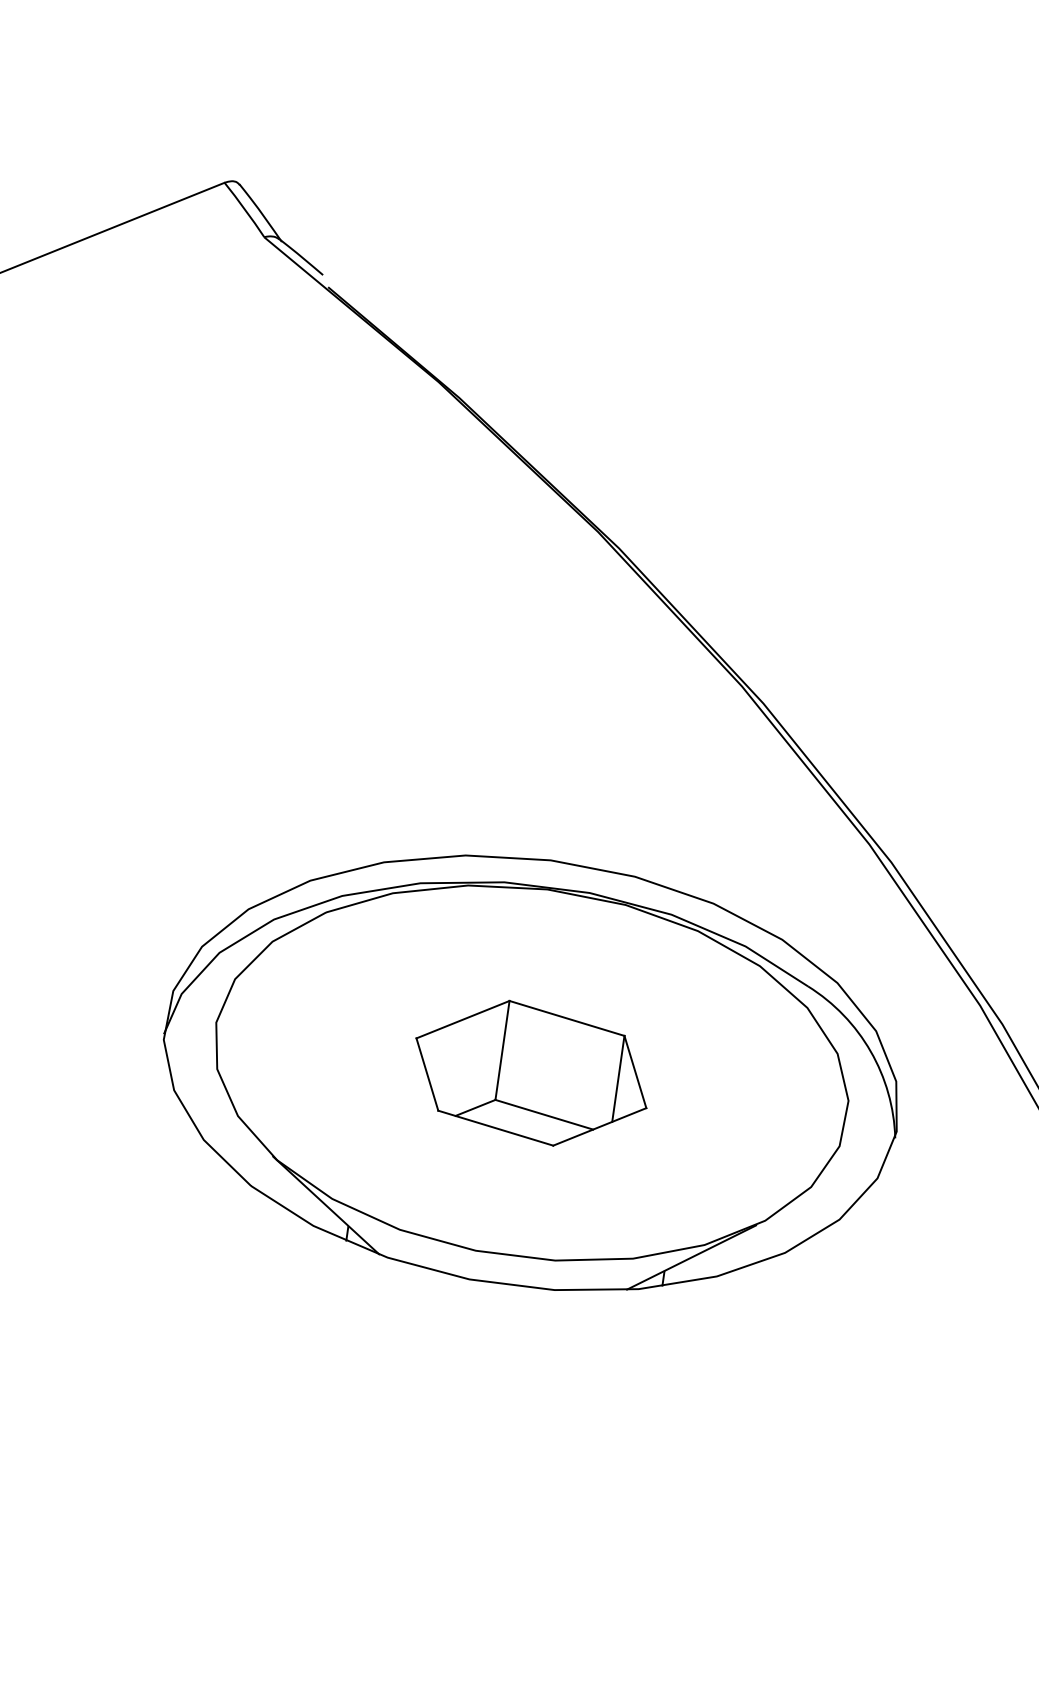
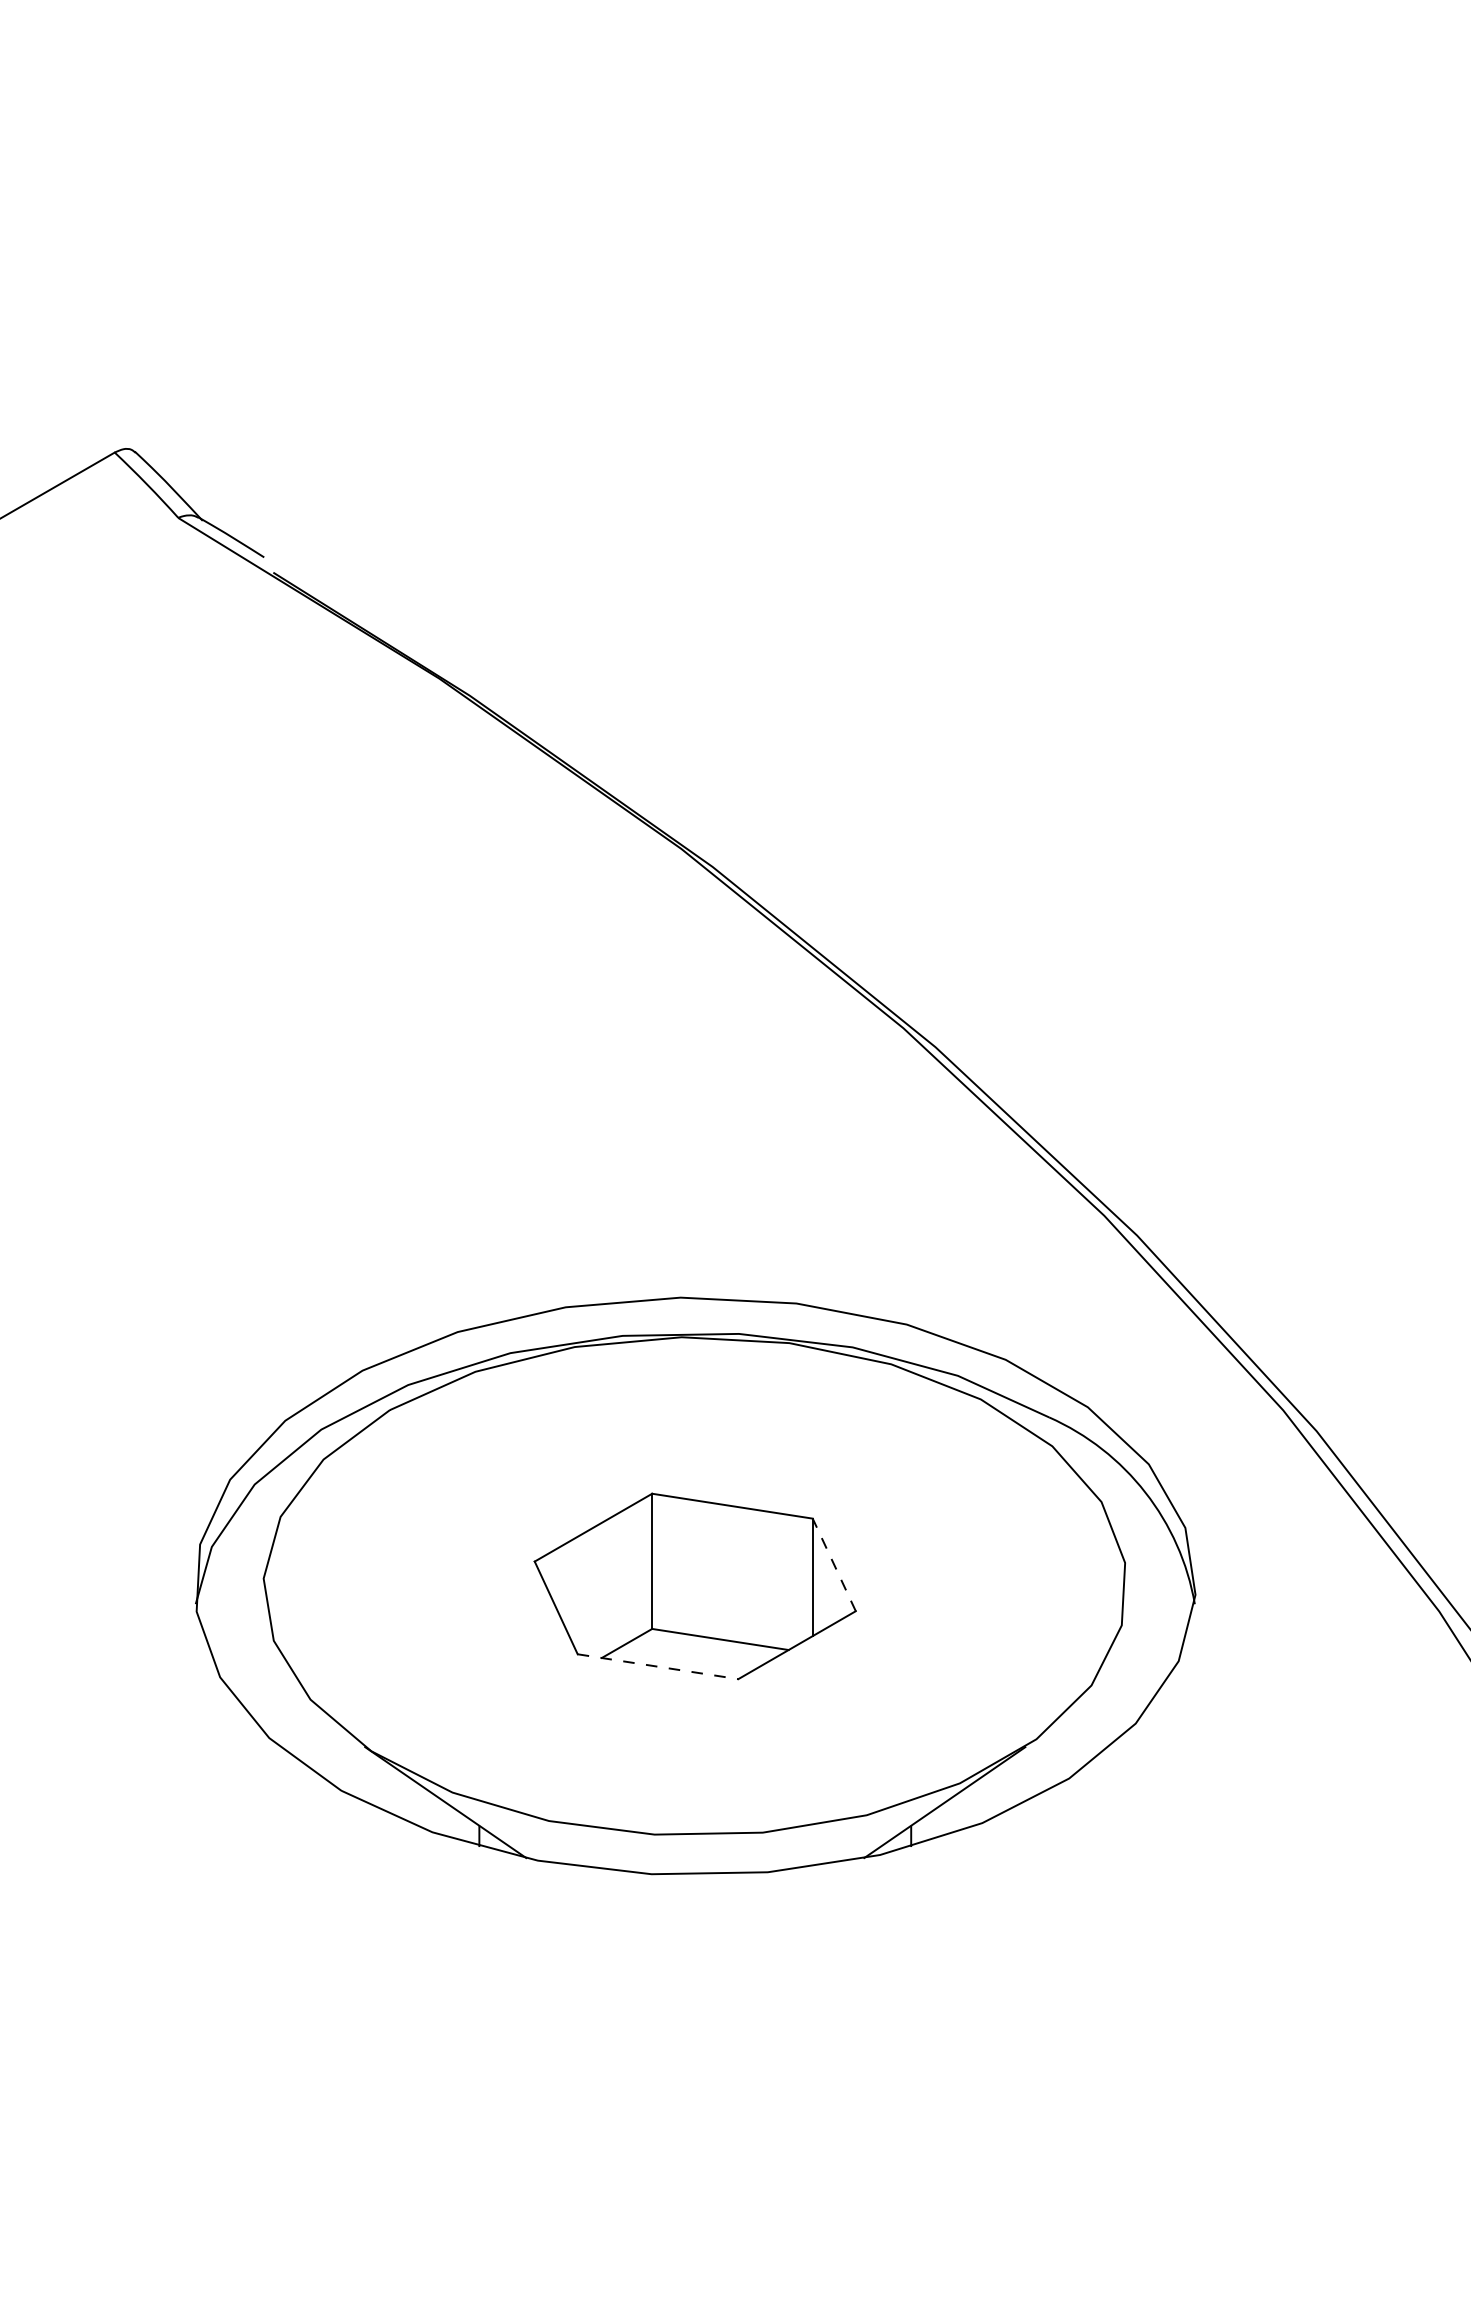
line: (635, 1071) -> (834, 1564), solid -> dashed
line: (496, 1128) -> (658, 1666), solid -> dashed

